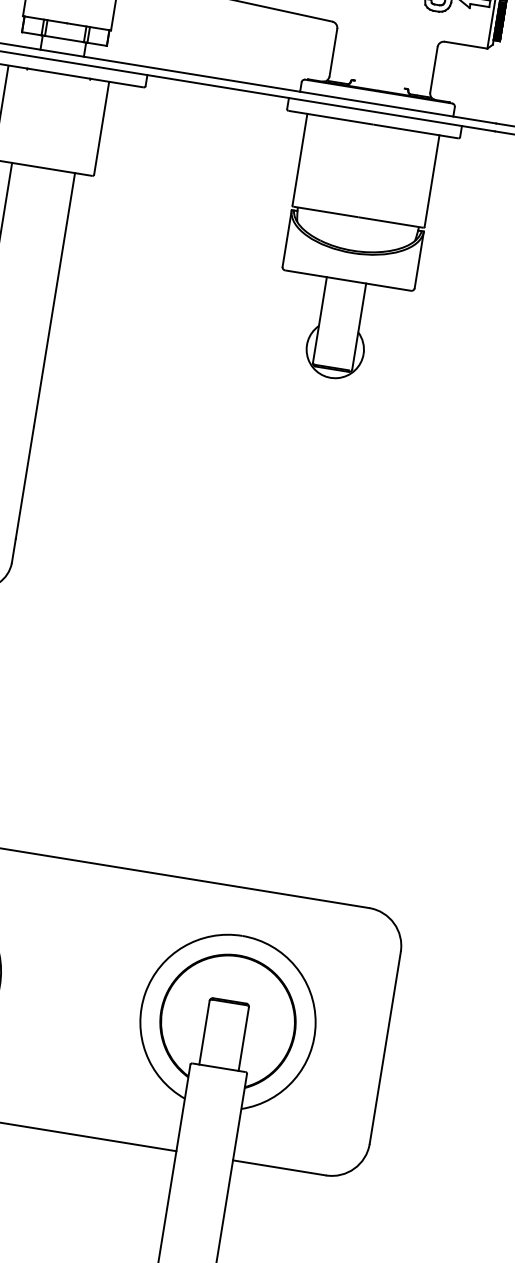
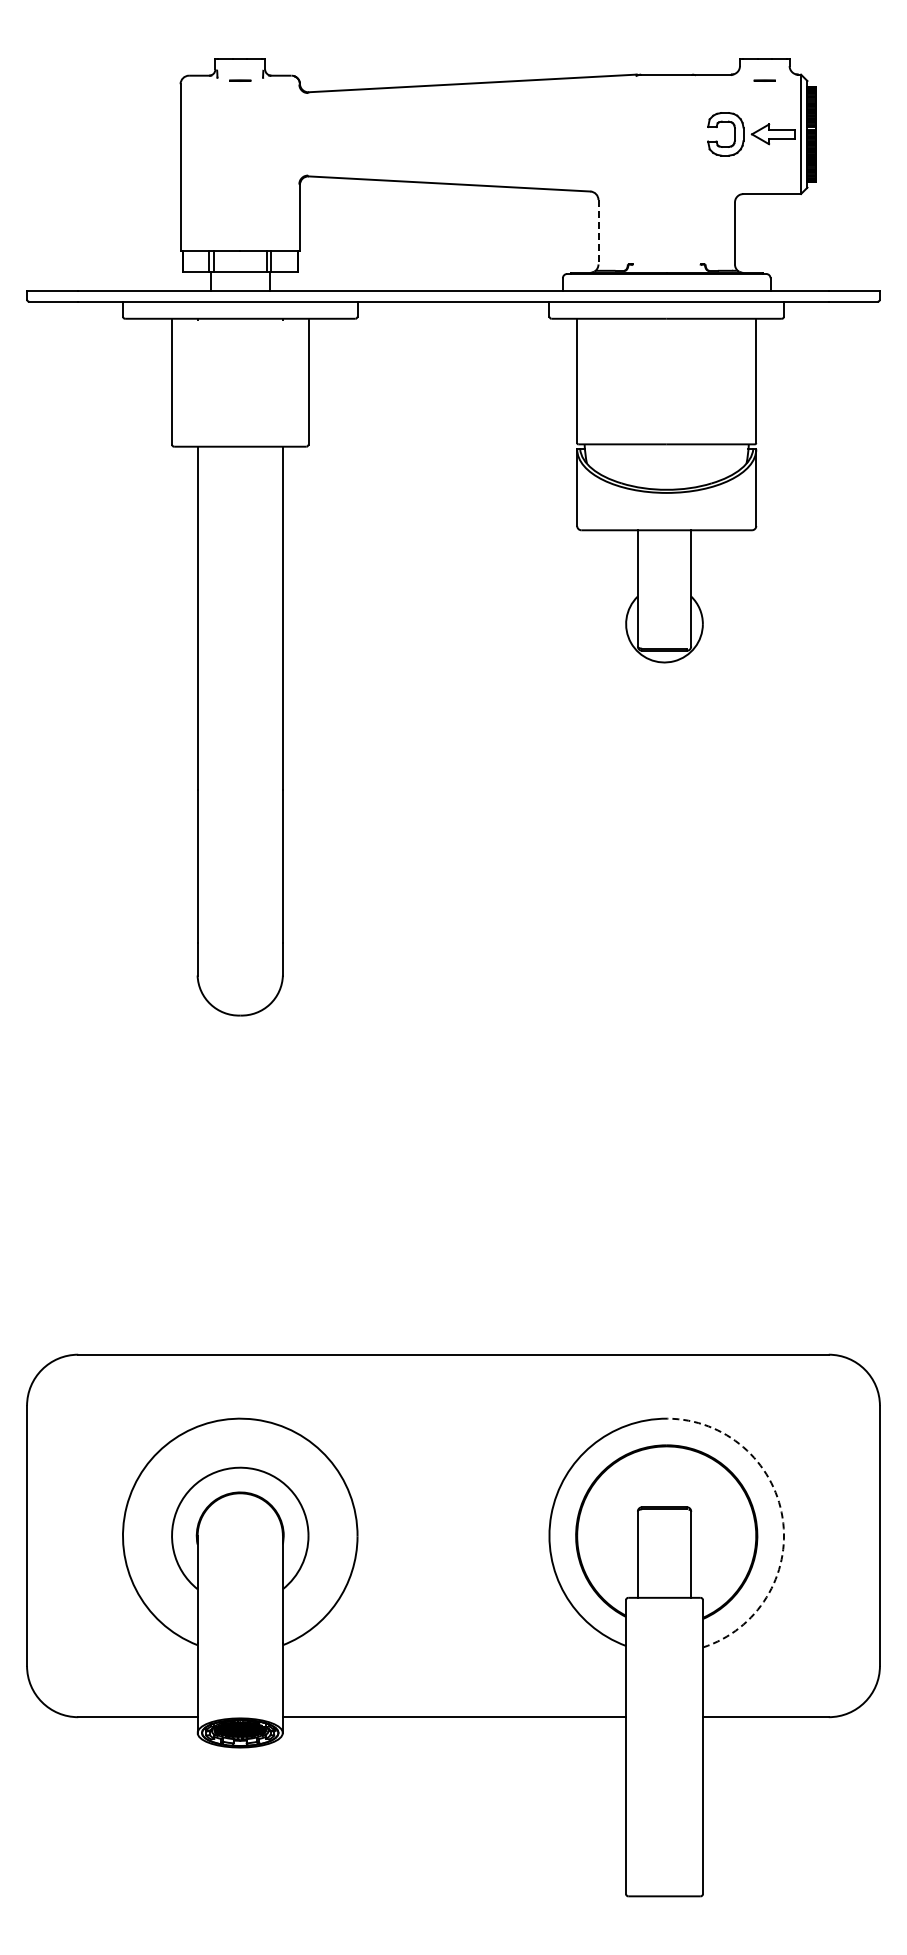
line: (333, 52) -> (598, 232), solid -> dashed
arc: (315, 1022) -> (782, 1517), solid -> dashed

